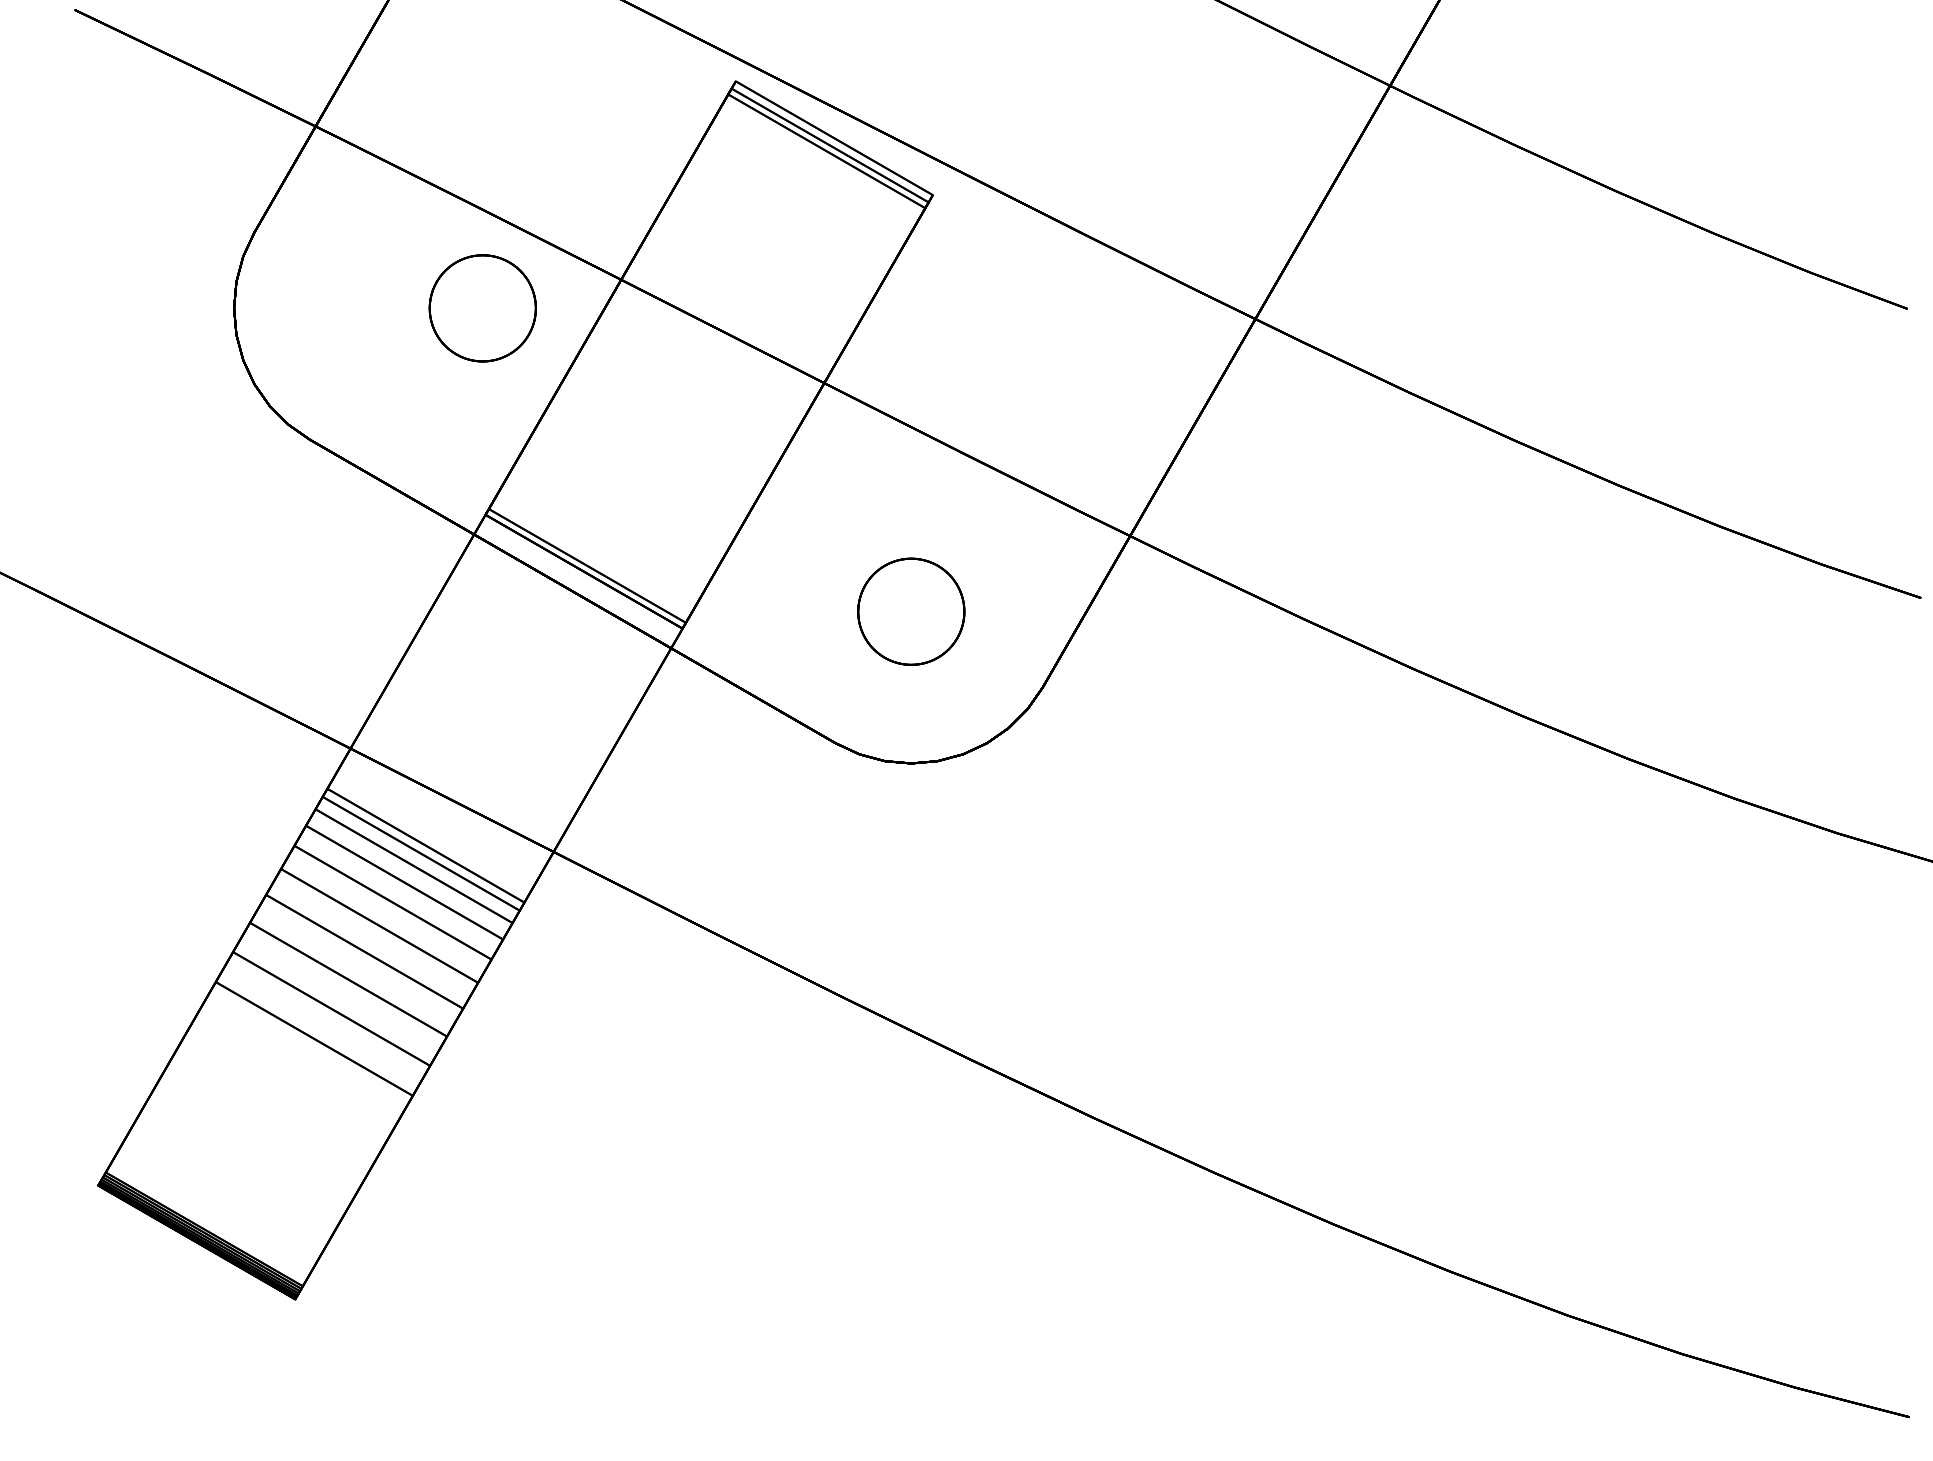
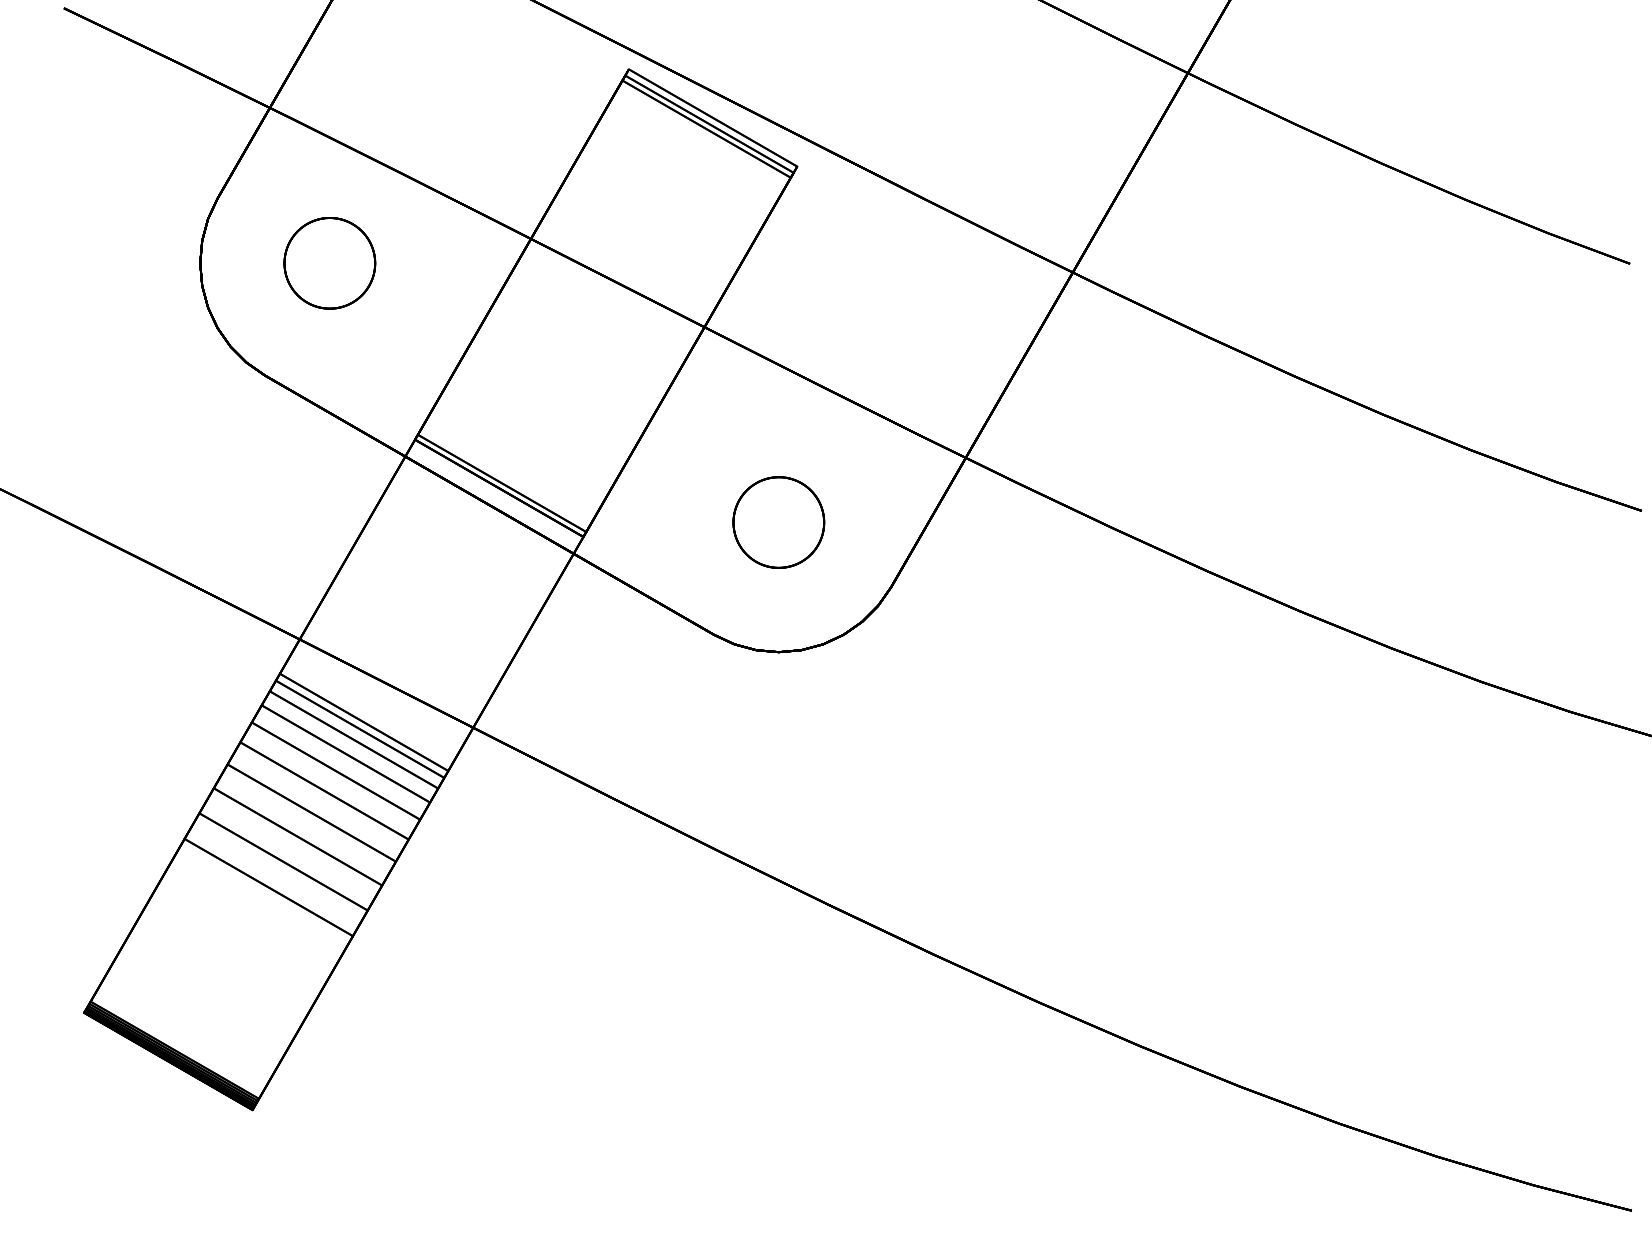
part: (482, 308) -> (329, 263), moved

